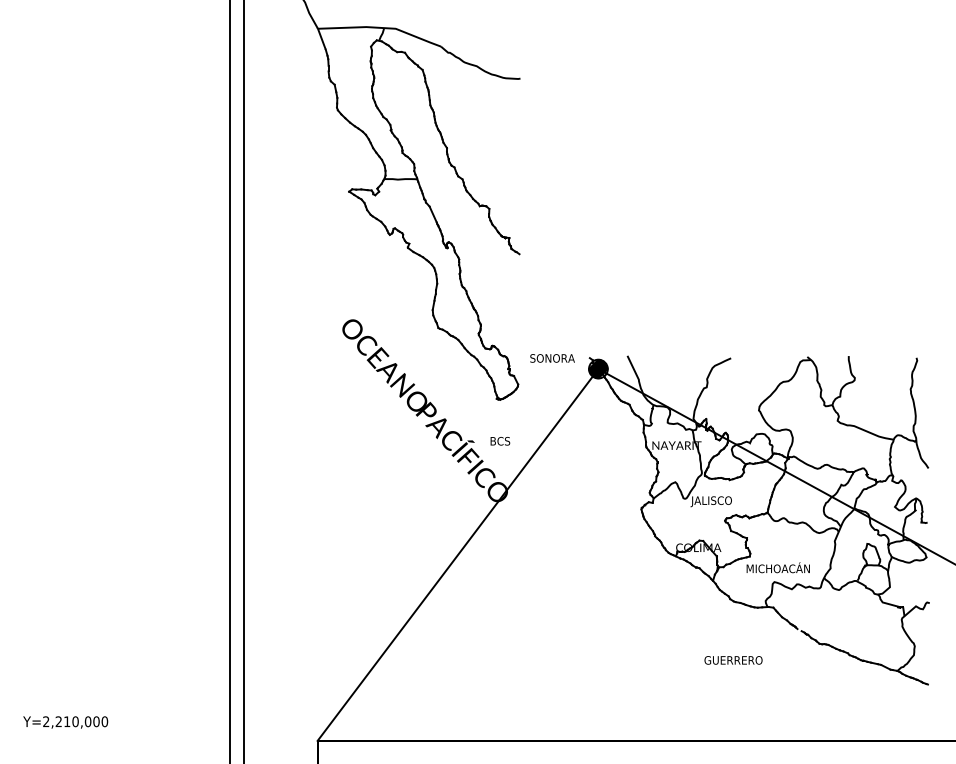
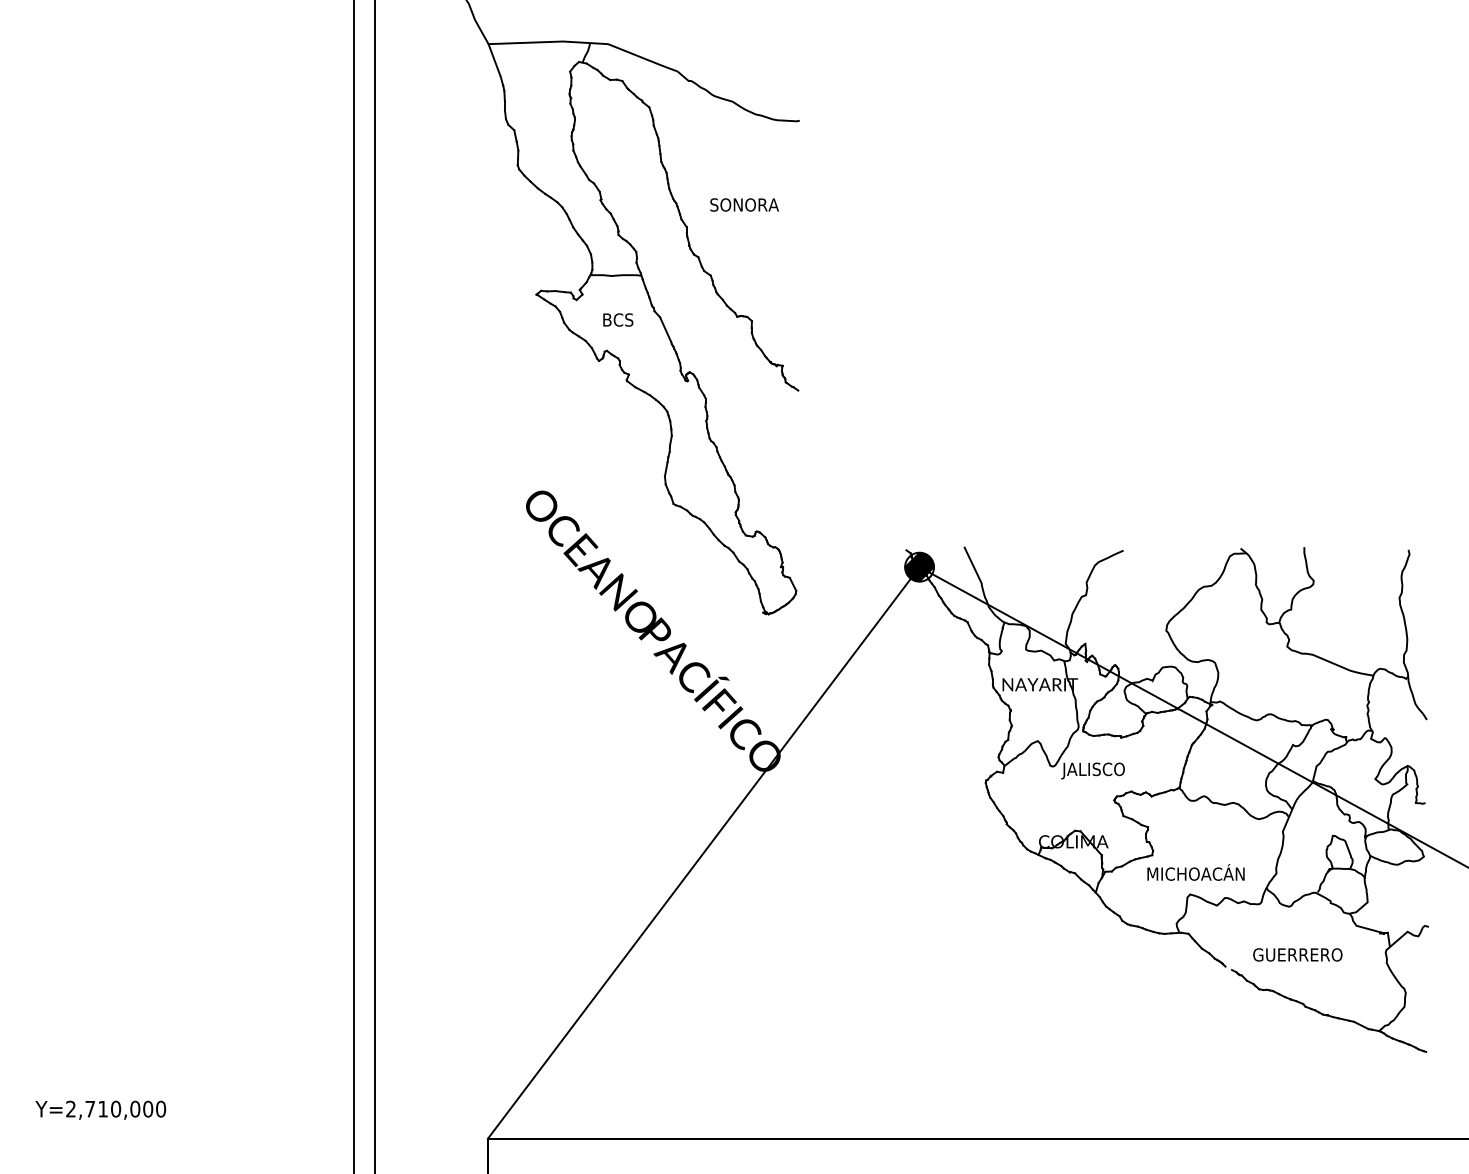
text: (552, 358) -> (744, 205), moved
text: (500, 441) -> (618, 320), moved
text: (733, 660) -> (1297, 955), moved
text: (58, 721) -> (89, 1108), Y=2,210,000 -> Y=2,710,000

